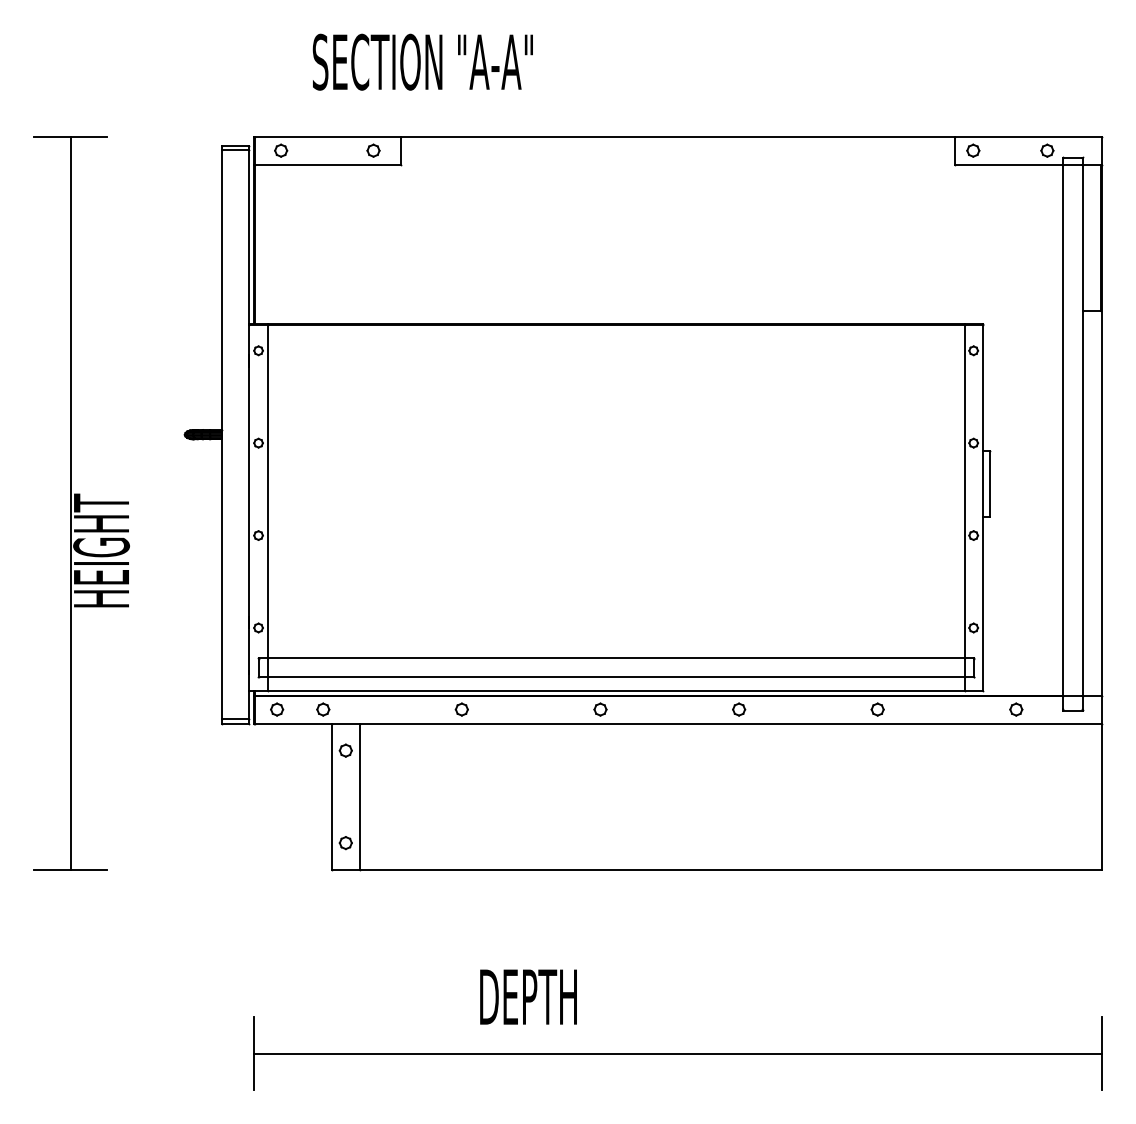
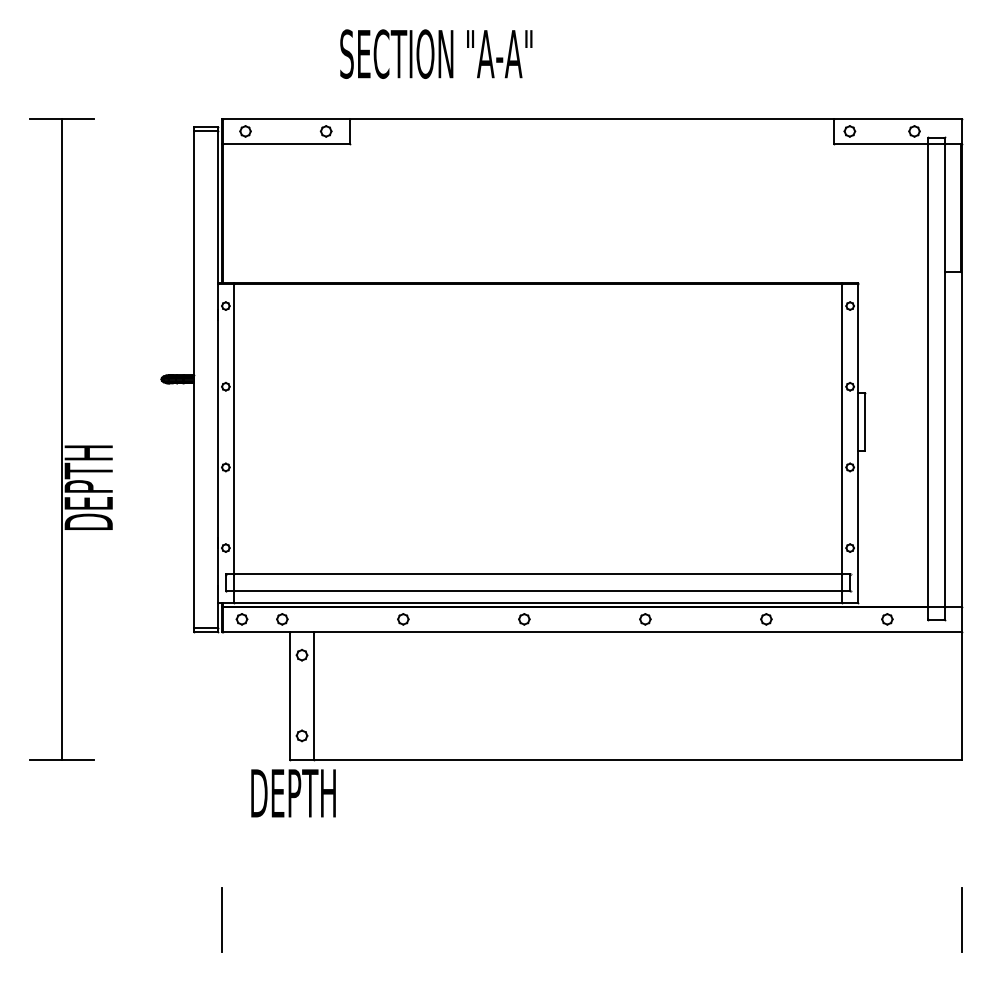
text: (423, 61) -> (436, 53), moved
text: (101, 548) -> (88, 478), HEIGHT -> DEPTH
text: (528, 997) -> (293, 793), moved
line: (677, 1053) -> (591, 919), removed

